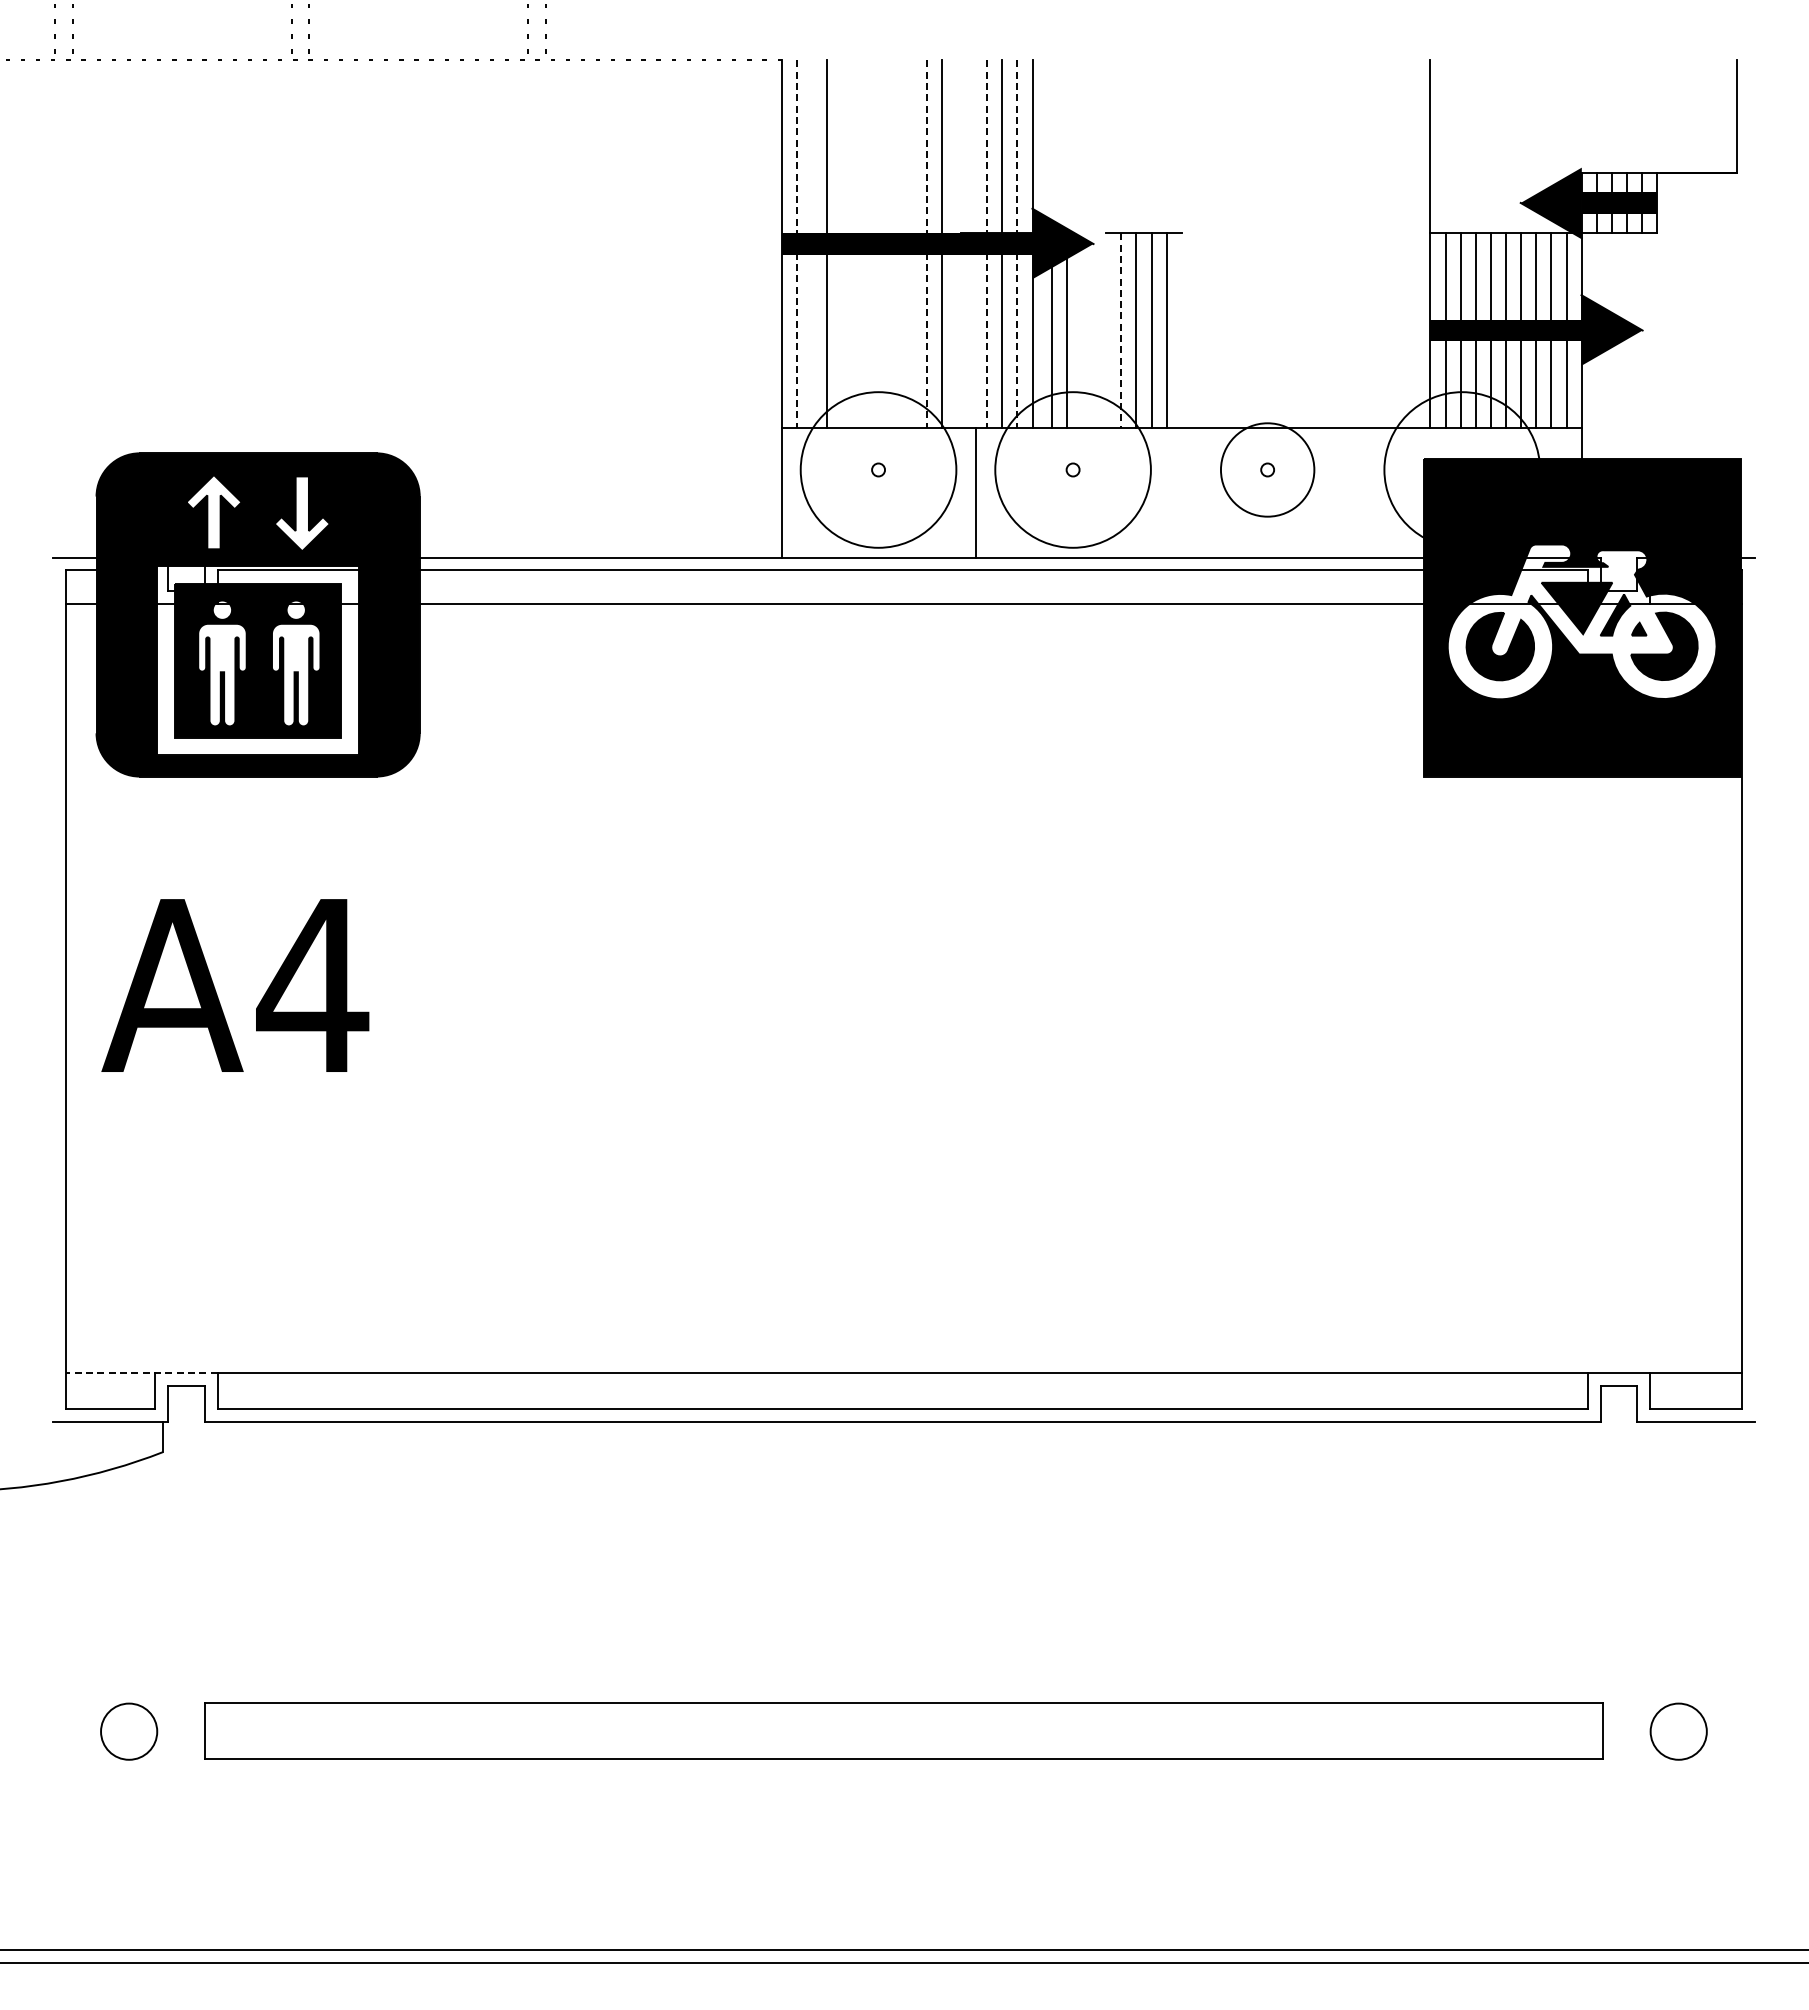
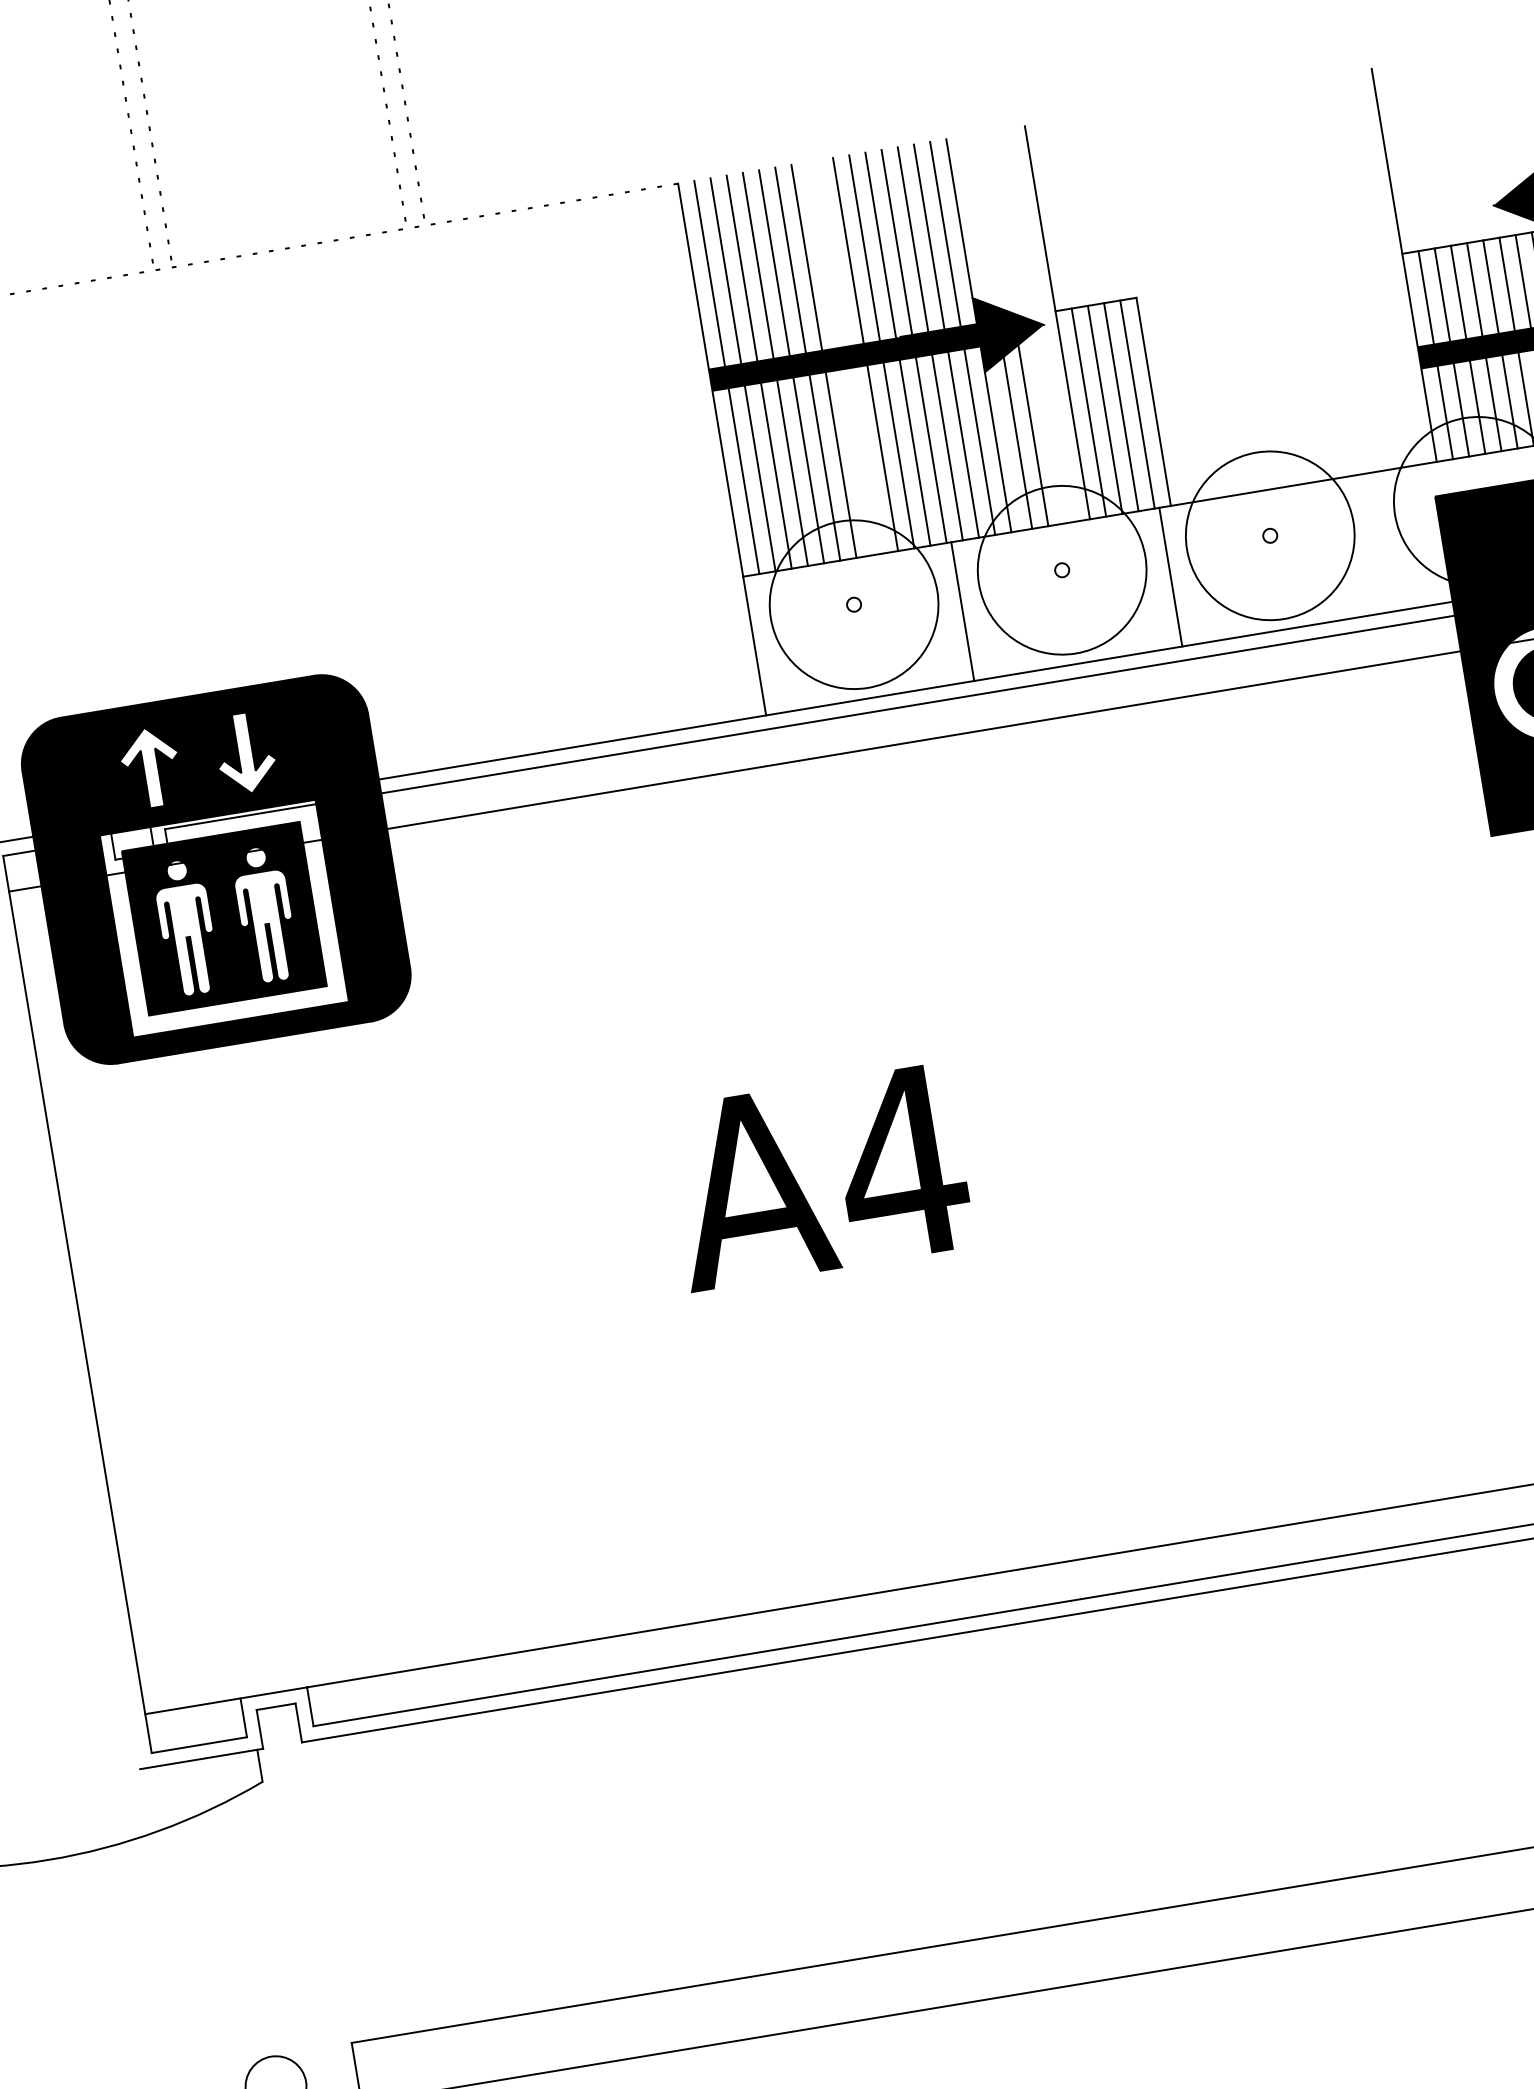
line: (812, 243) -> (743, 374), added
line: (842, 243) -> (775, 368), added
line: (857, 243) -> (791, 366), added
line: (872, 243) -> (807, 363), added
line: (887, 243) -> (823, 360), added
line: (956, 243) -> (897, 348), added
line: (972, 243) -> (914, 345), added
line: (1106, 243) -> (1057, 322), added
line: (796, 244) -> (726, 378), dashed -> solid
line: (926, 244) -> (865, 355), dashed -> solid
line: (987, 244) -> (930, 344), dashed -> solid
line: (1017, 244) -> (962, 338), dashed -> solid
line: (1181, 330) -> (1153, 401), added
line: (1121, 331) -> (1089, 413), dashed -> solid
circle: (1267, 469) -> (1269, 535), size x1.67
line: (1170, 492) -> (1170, 577), added
text: (235, 985) -> (819, 1176), moved
line: (141, 1372) -> (225, 1700), dashed -> solid

